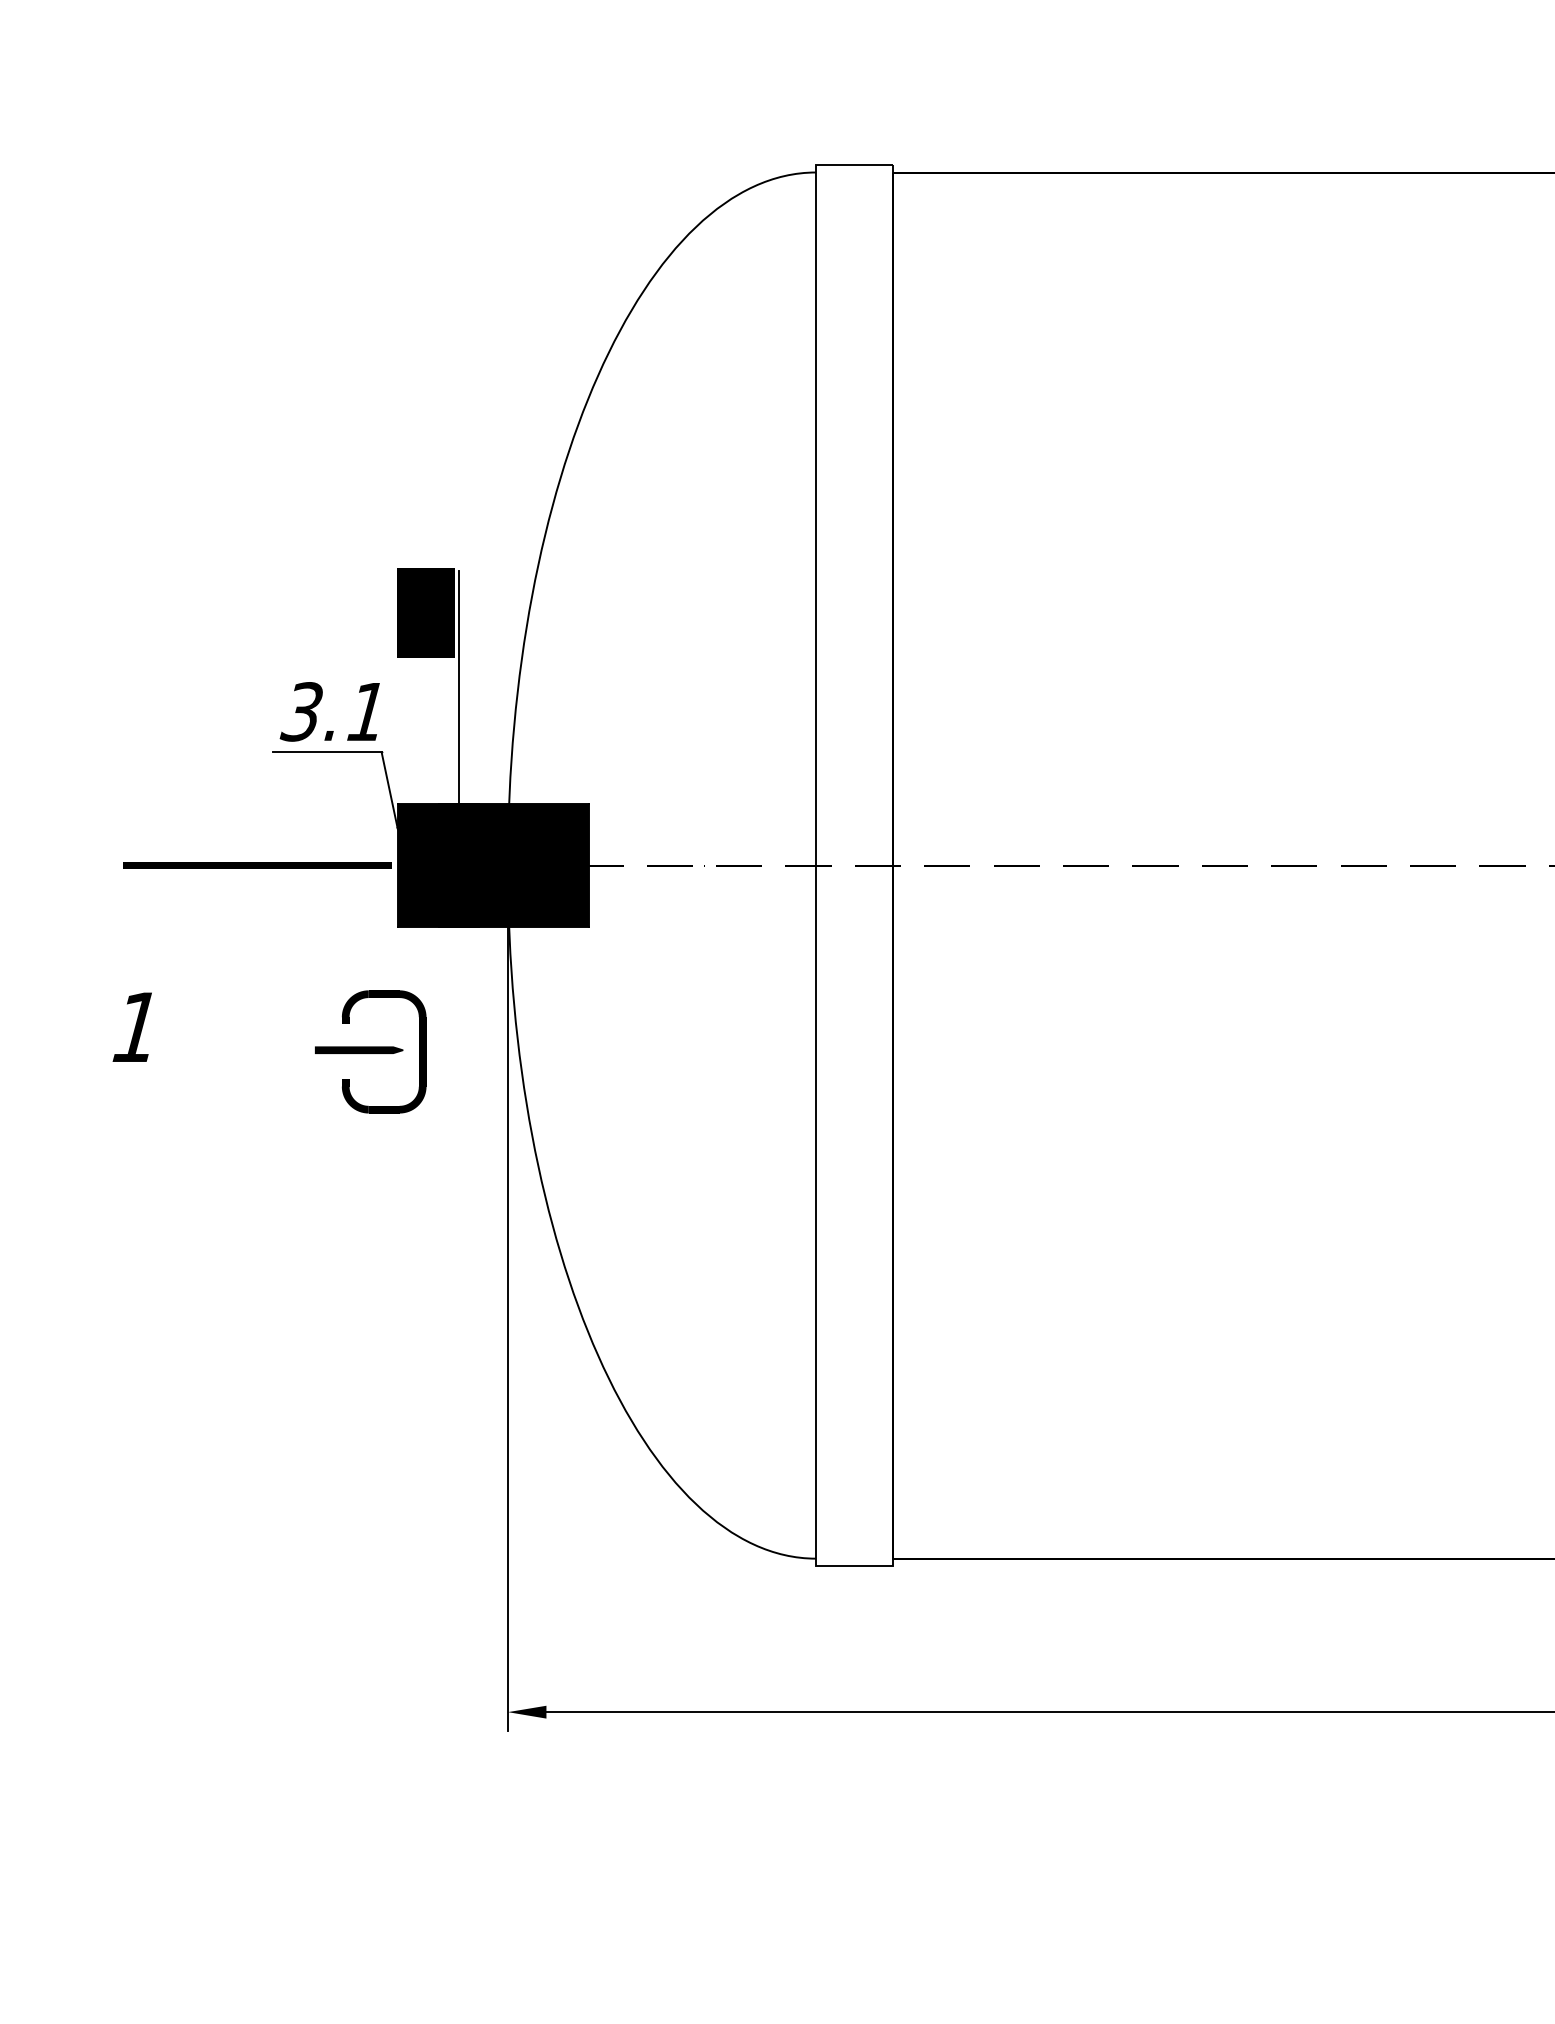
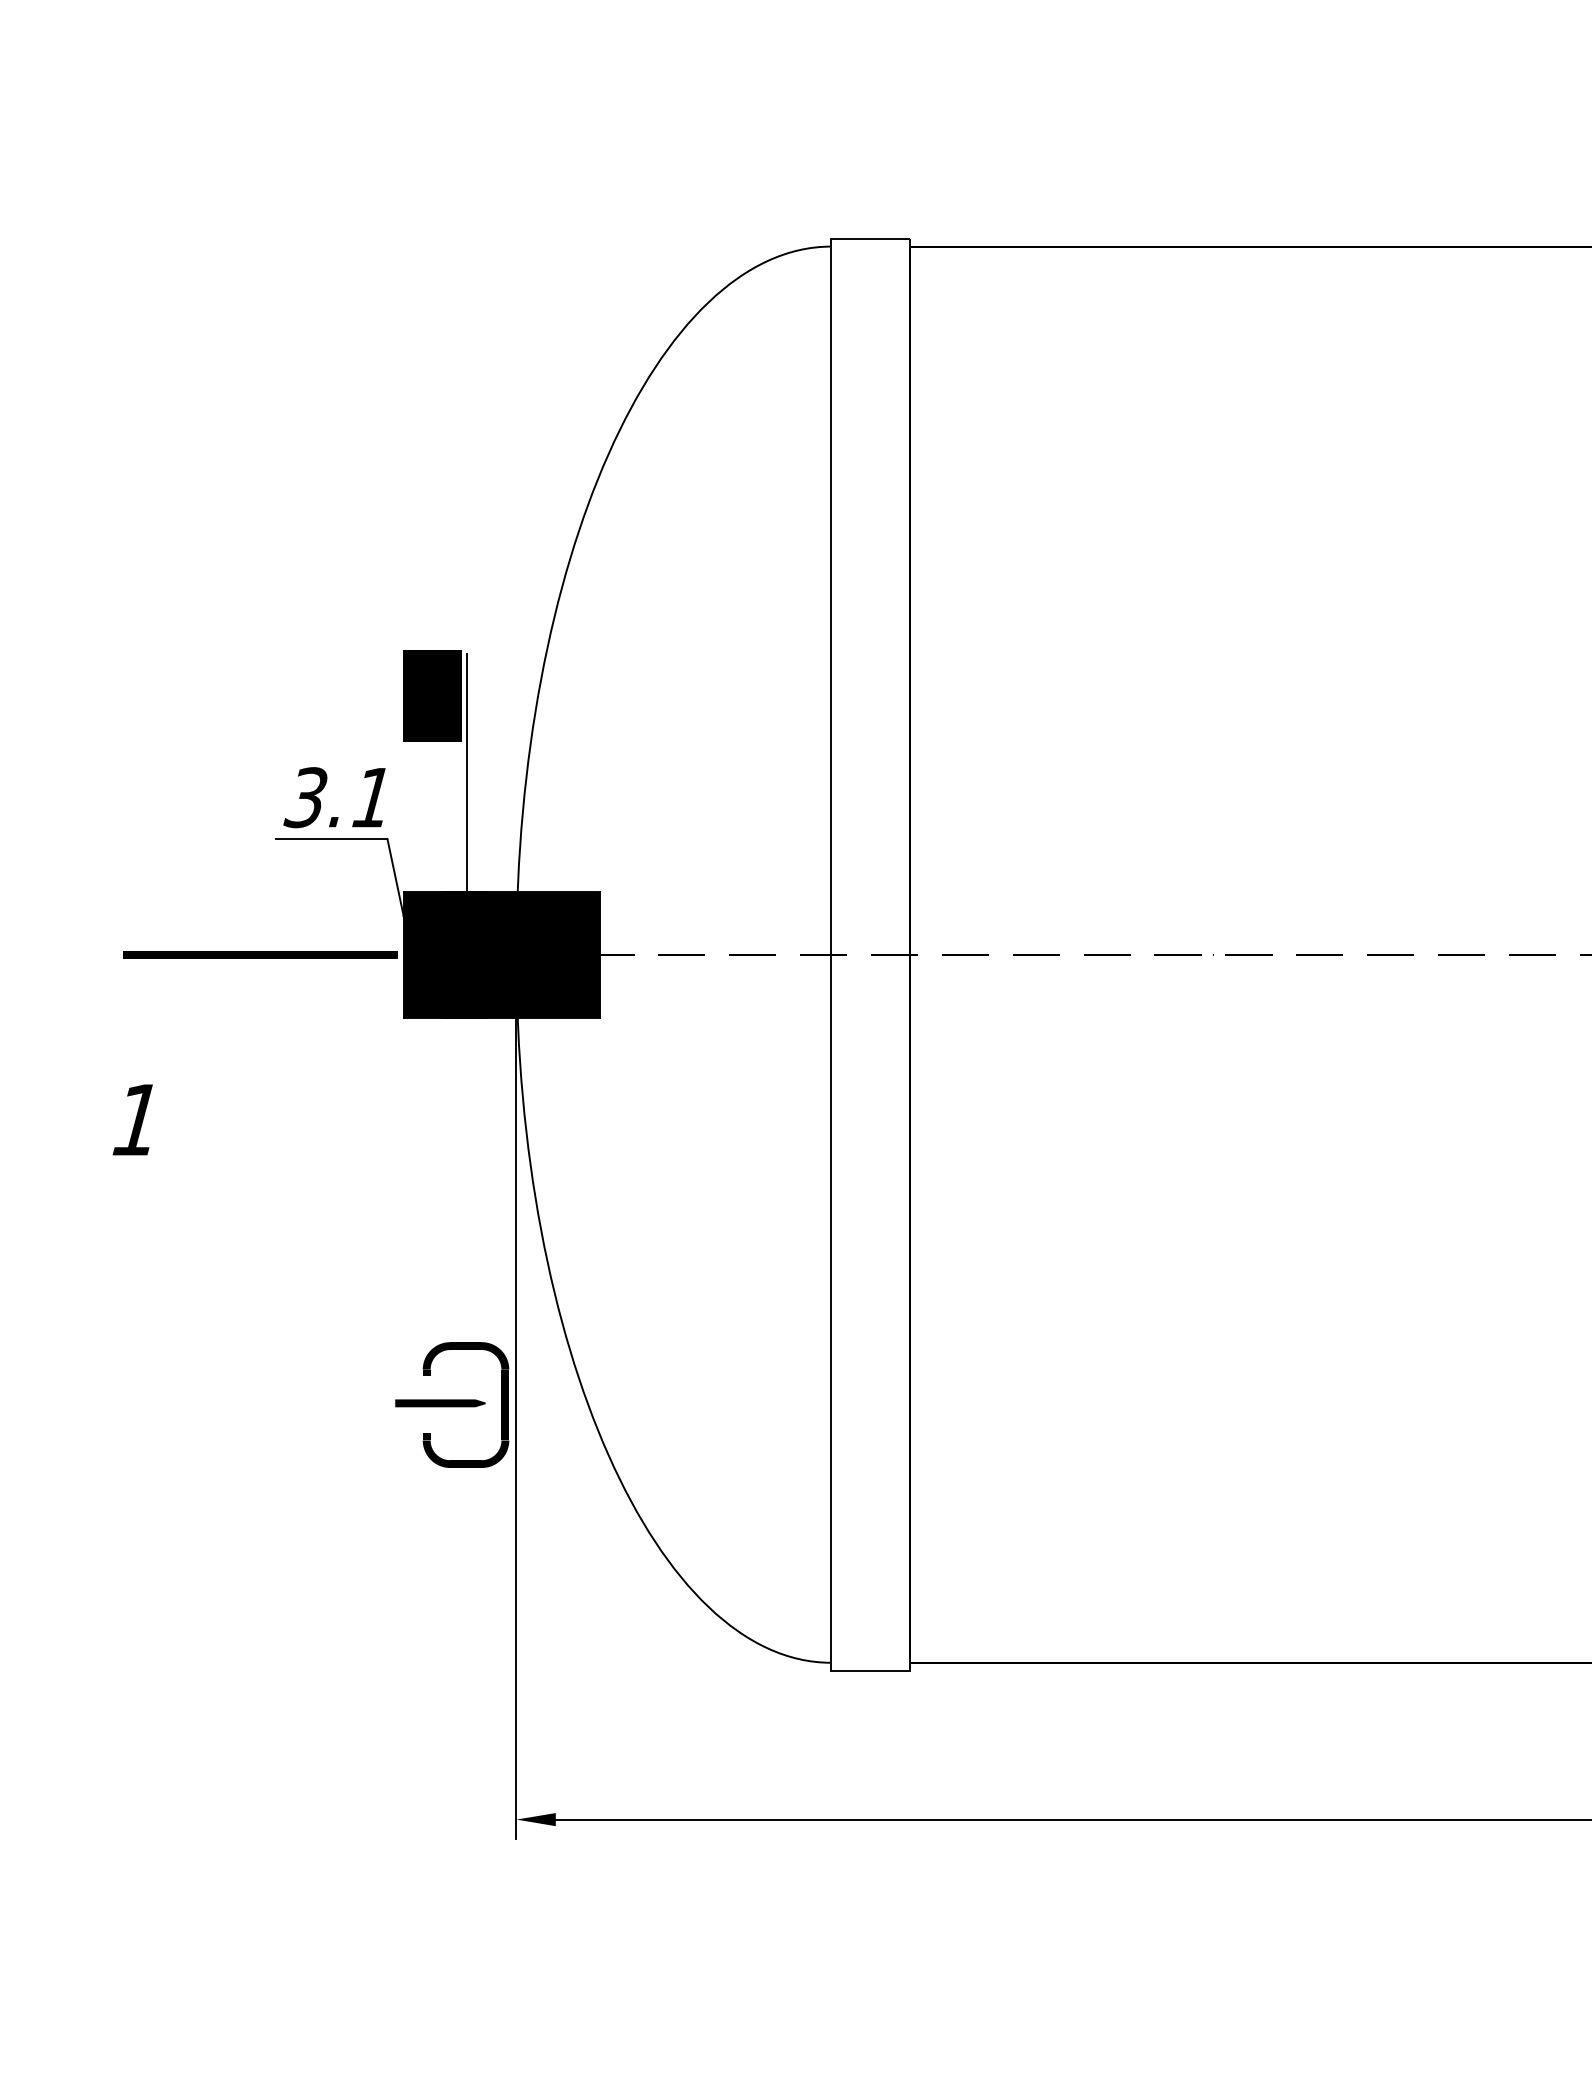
part: (370, 1051) -> (452, 1404), moved

